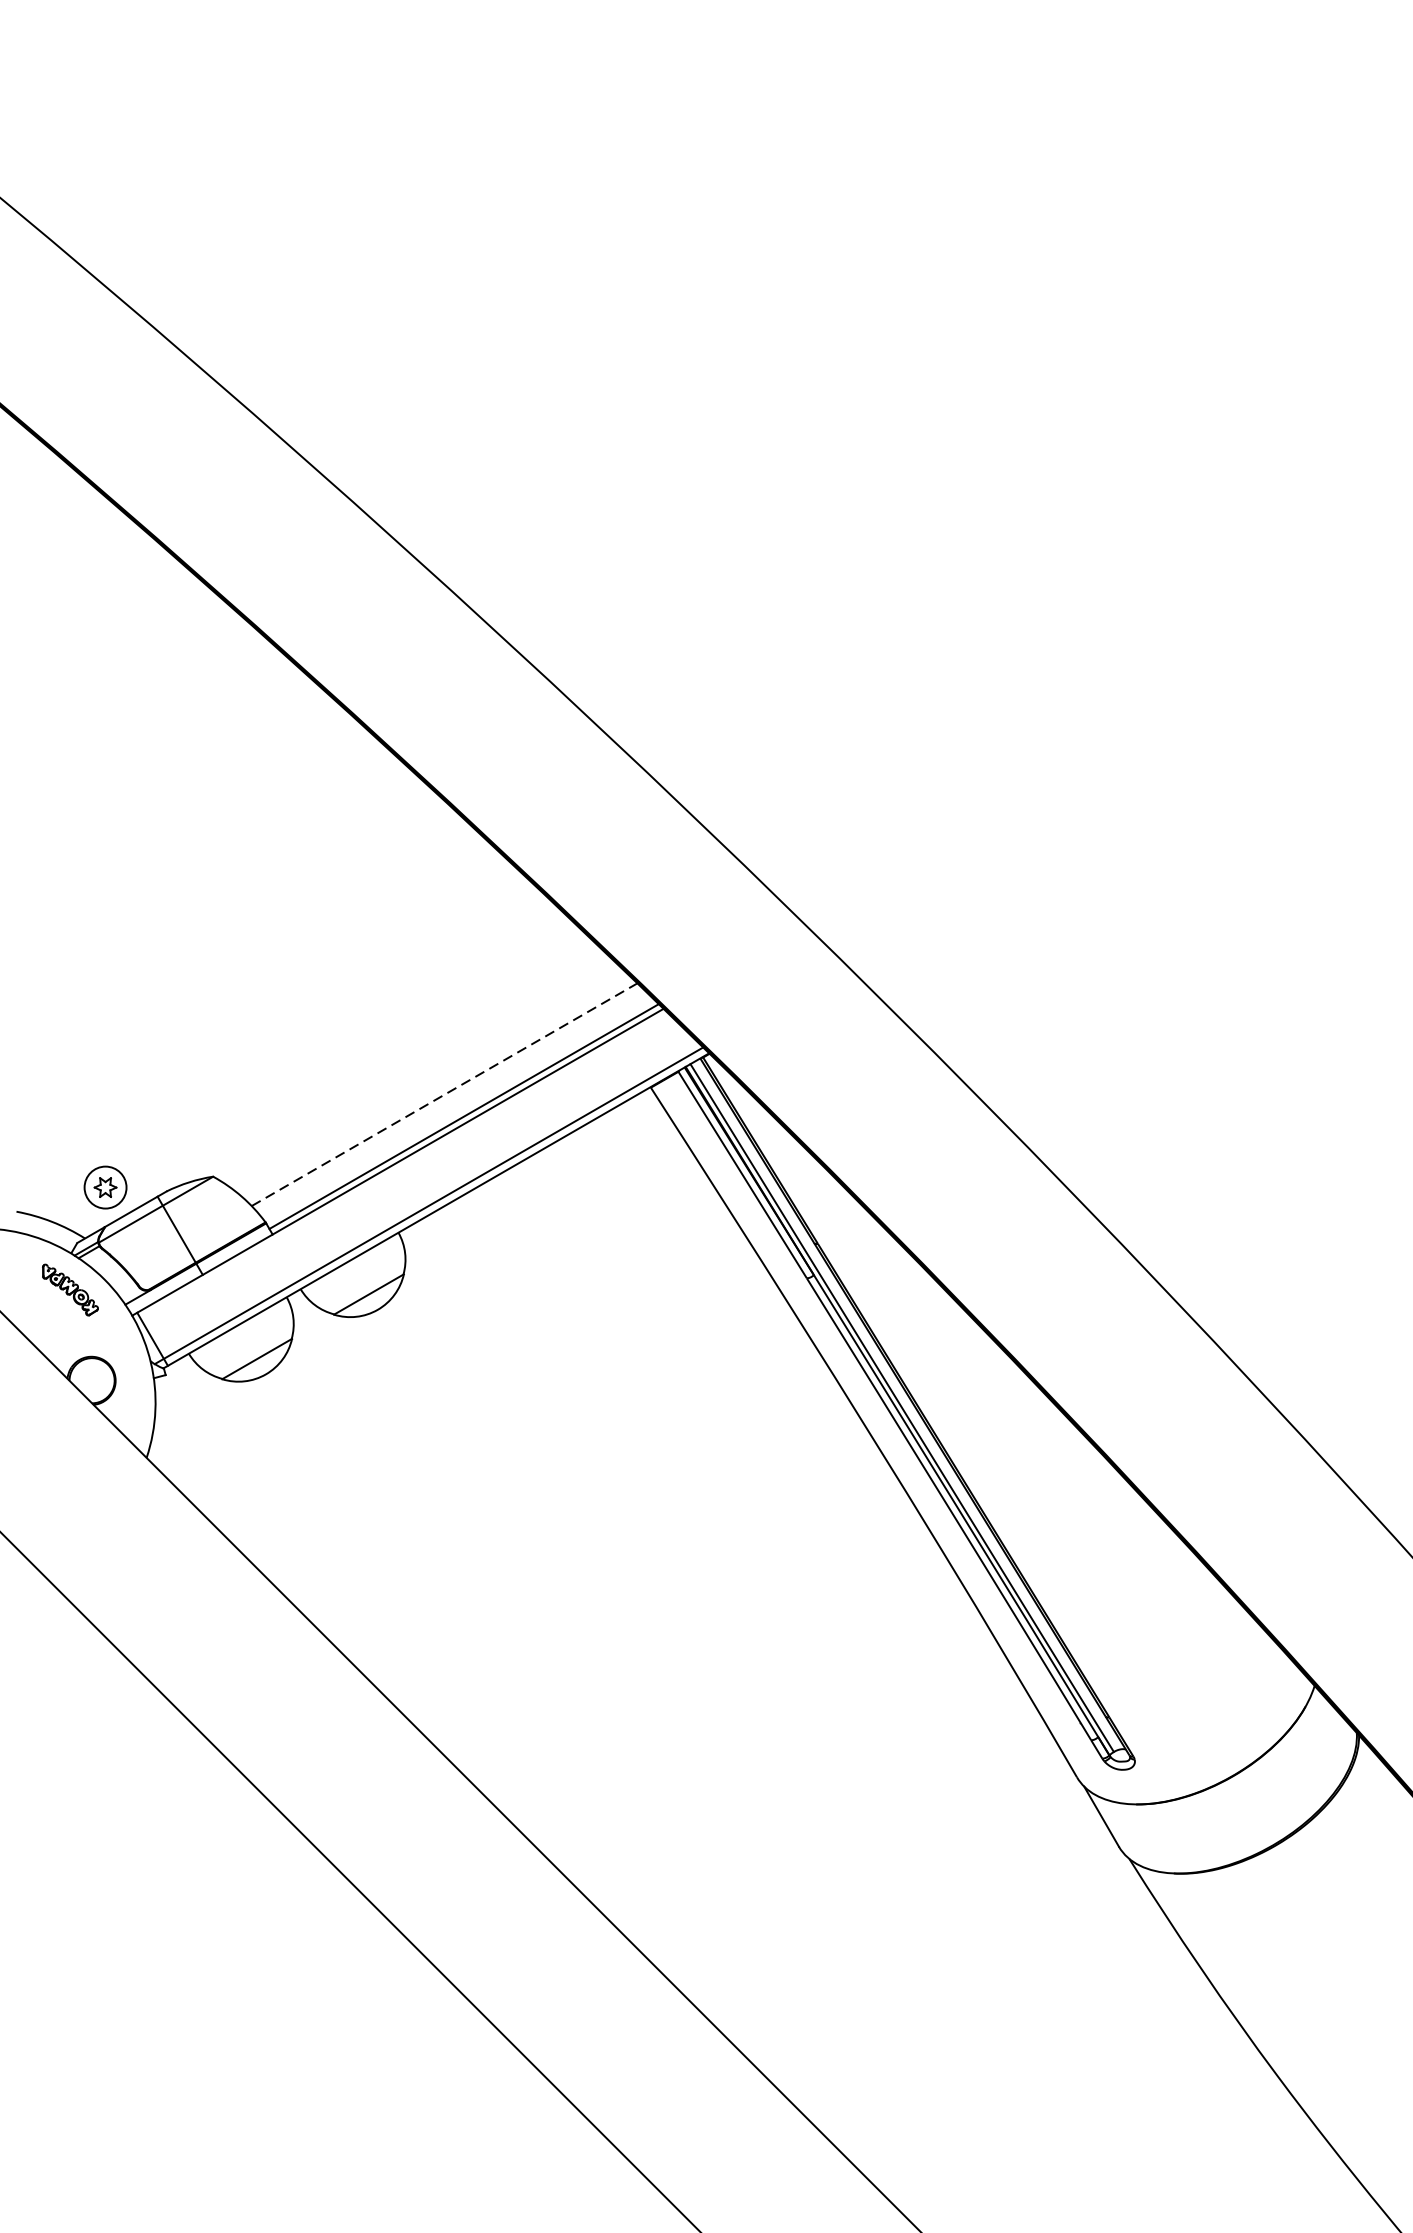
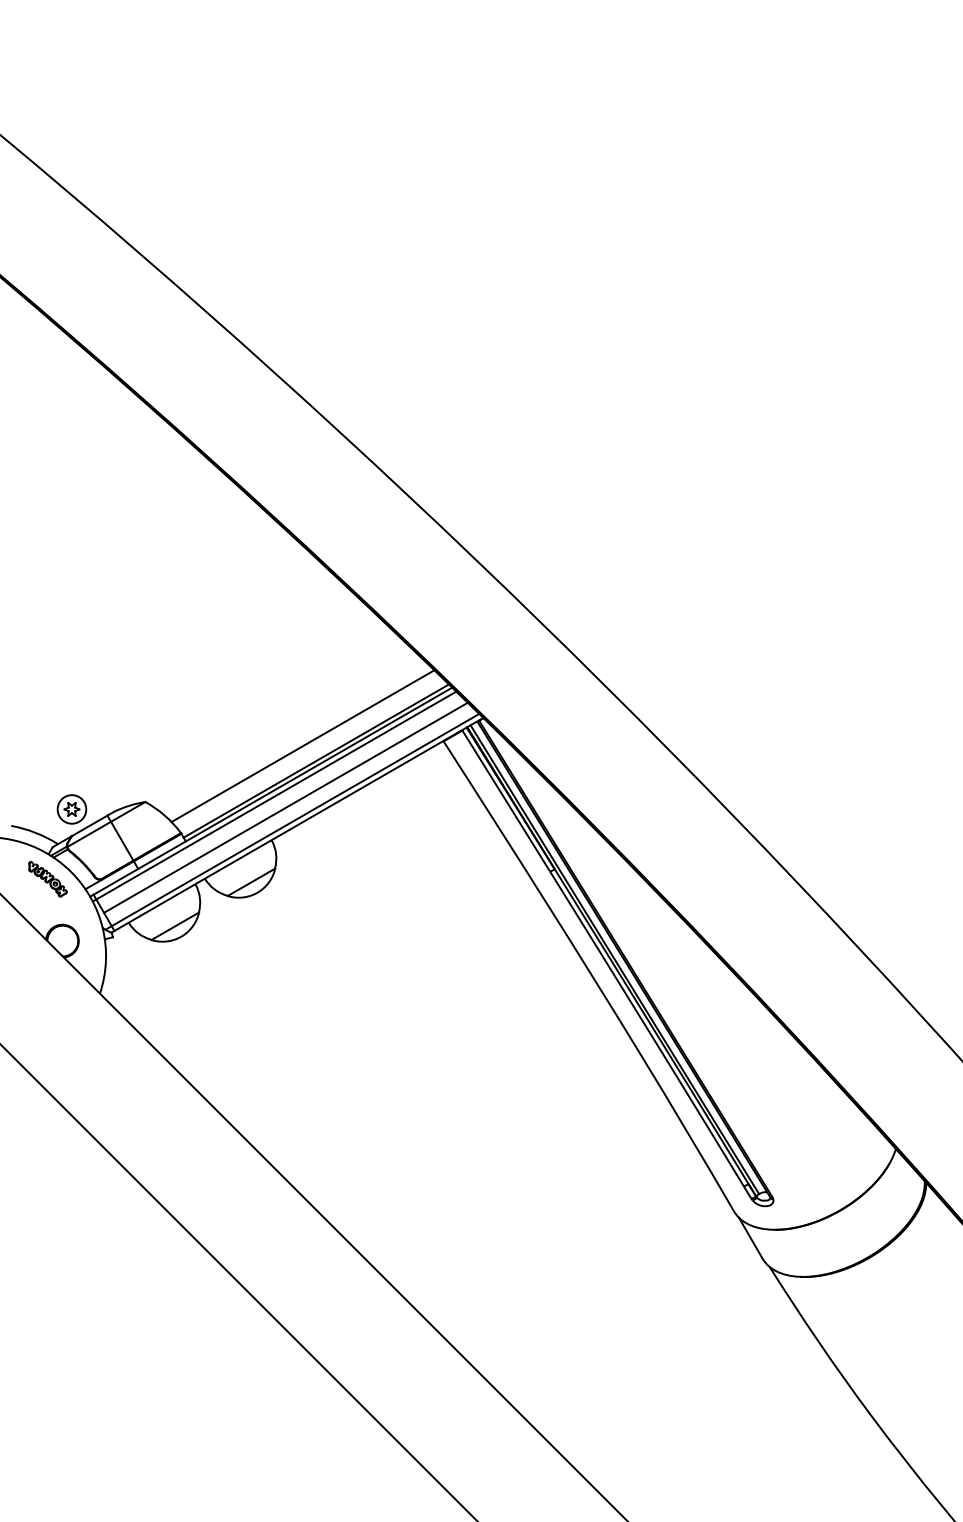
line: (443, 1095) -> (302, 746), dashed -> solid
line: (402, 1168) -> (274, 796), added
line: (418, 1184) -> (285, 807), added

